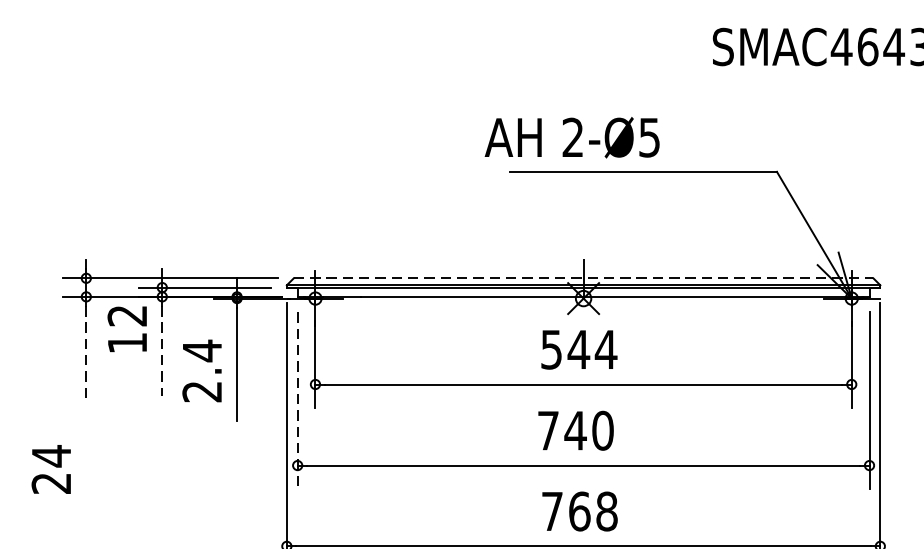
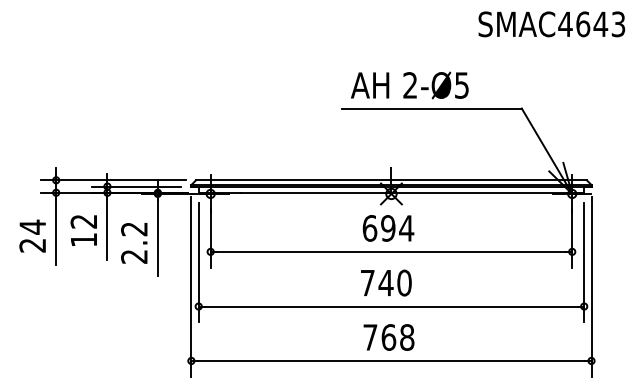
text: (571, 137) -> (409, 85), moved
line: (583, 278) -> (391, 180), dashed -> solid
text: (126, 329) -> (83, 230), moved
text: (202, 349) -> (134, 228), 2.4 -> 2.2
text: (564, 349) -> (378, 228), 544 -> 694
line: (162, 351) -> (107, 229), dashed -> solid
line: (86, 355) -> (56, 232), dashed -> solid
line: (297, 401) -> (198, 263), dashed -> solid
text: (51, 468) -> (32, 235), moved

